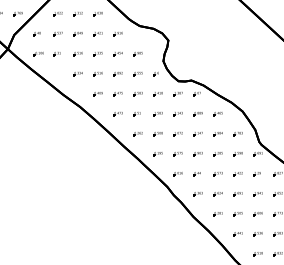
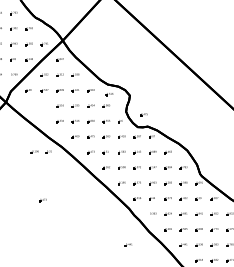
part: (141, 38) -> (109, 94), added
part: (46, 53) -> (40, 151), moved
part: (185, 64) -> (143, 114), added
part: (55, 176) -> (42, 200), added
part: (165, 233) -> (127, 244), added

